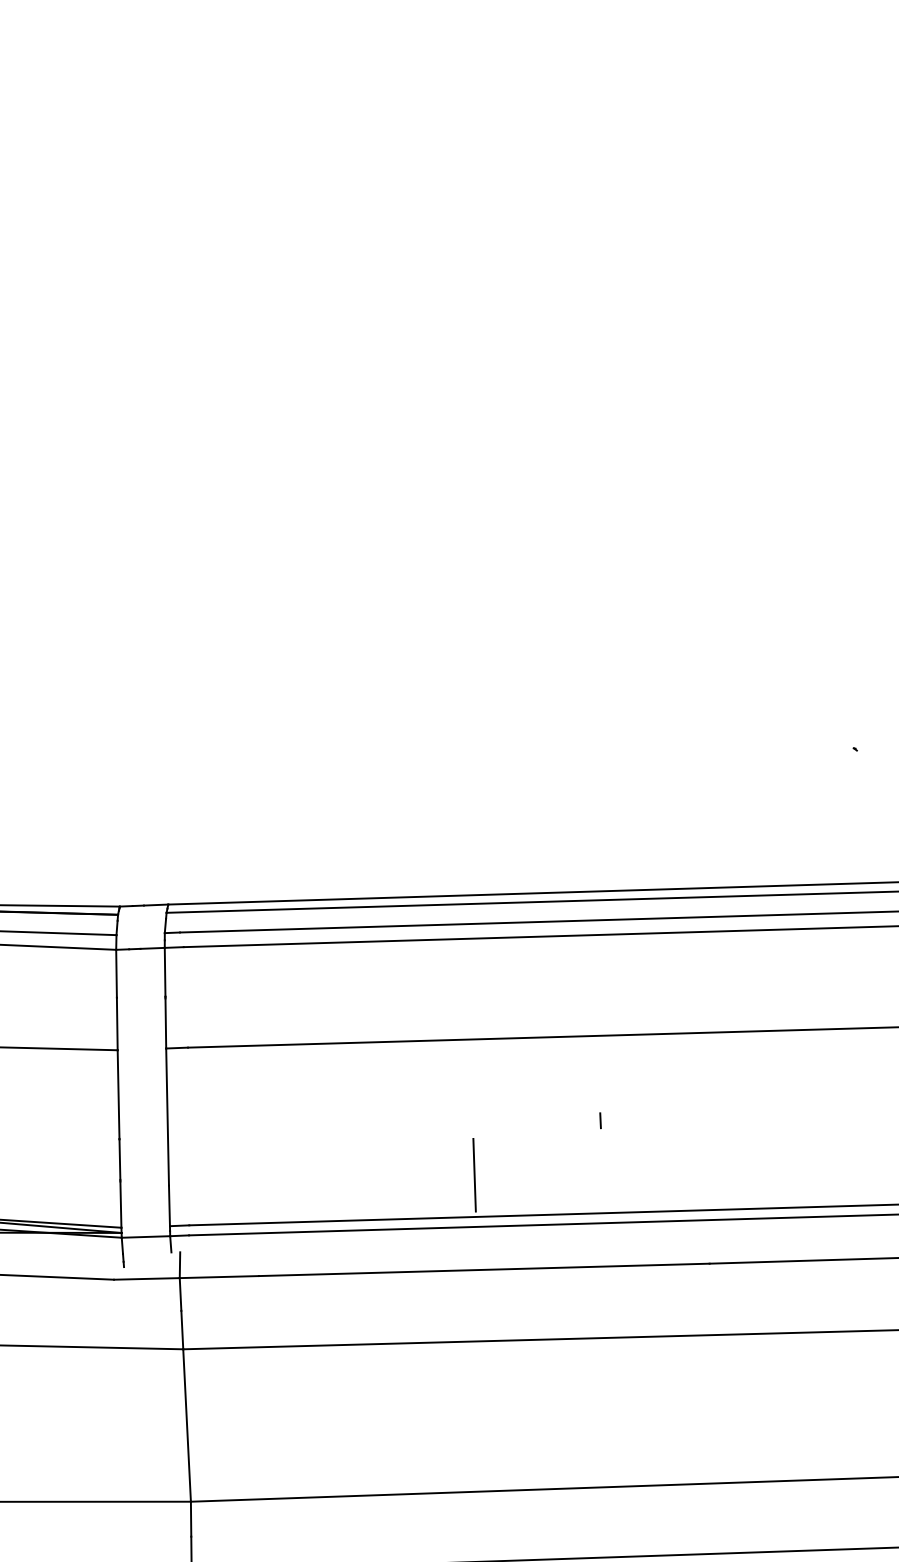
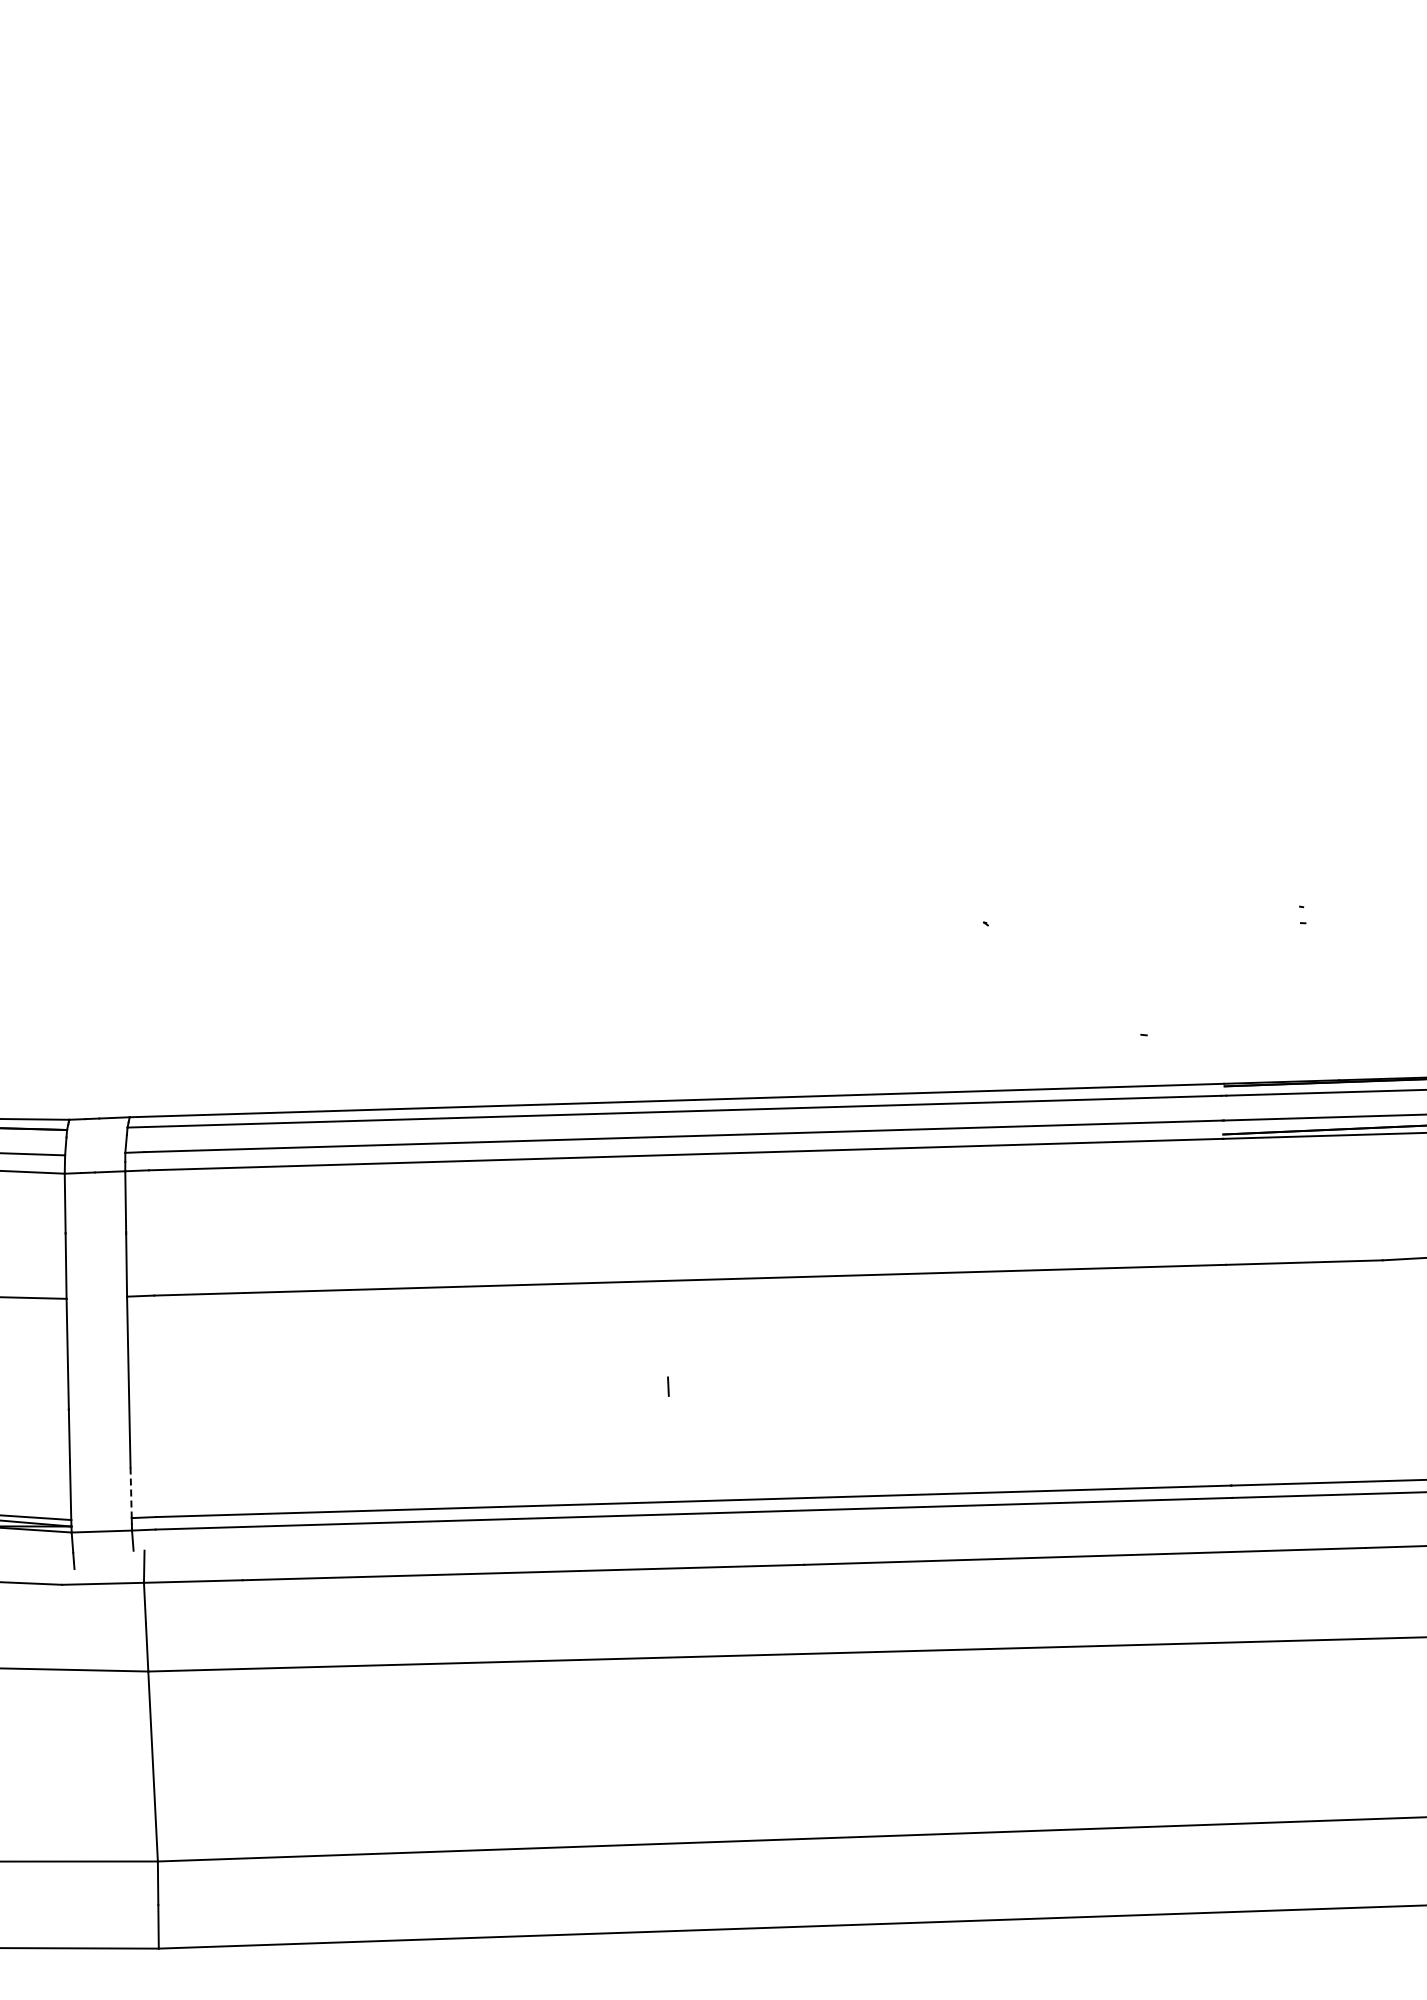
line: (473, 1175) -> (510, 1454), removed
line: (169, 1206) -> (131, 1493), solid -> dashed

